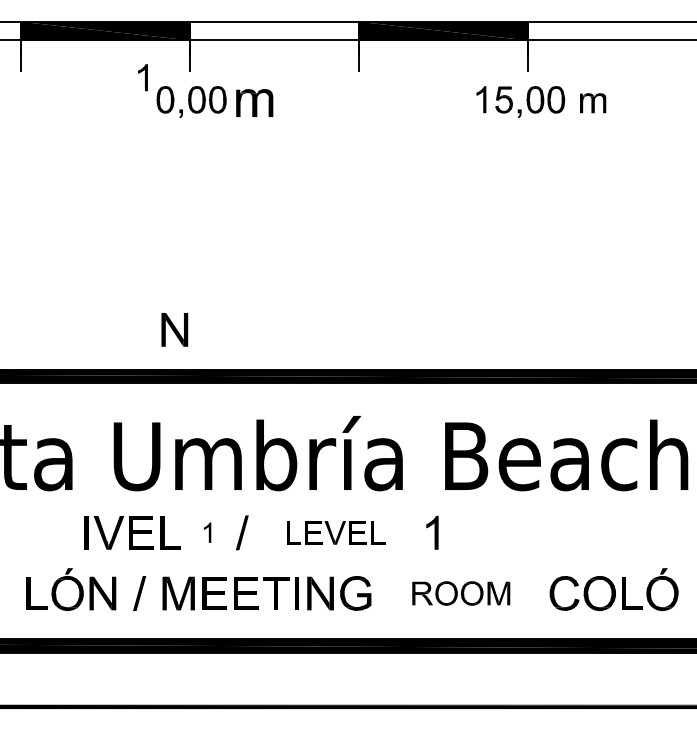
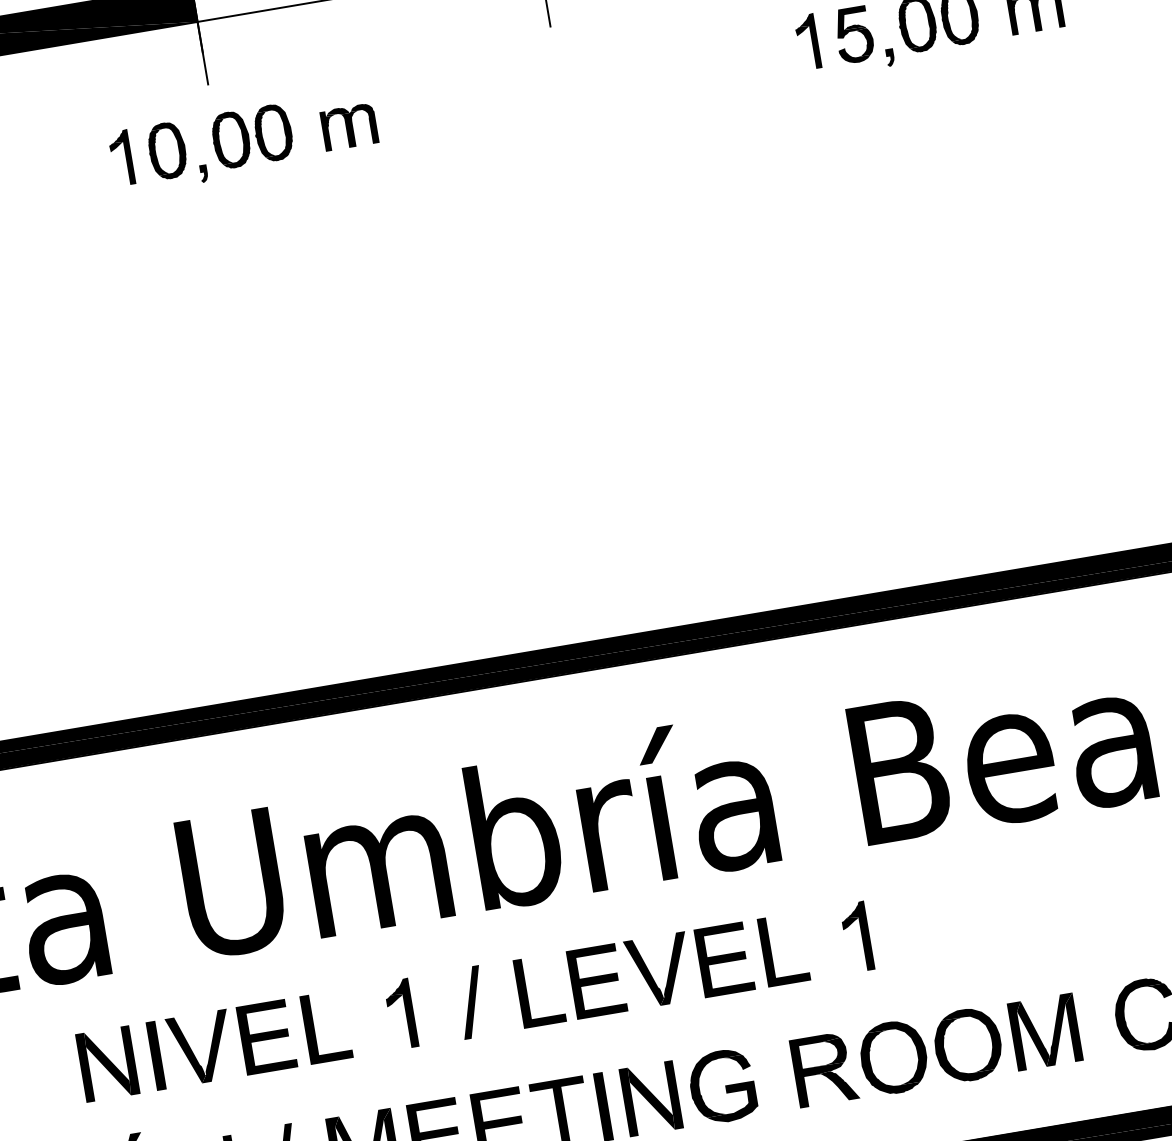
part: (142, 77) -> (120, 158), moved
part: (254, 103) -> (349, 127), size x0.71
part: (174, 329) -> (107, 1063), moved
part: (207, 532) -> (401, 1013), size x1.67
part: (335, 532) -> (660, 969), size x1.43
part: (461, 593) -> (936, 1050), size x1.43

